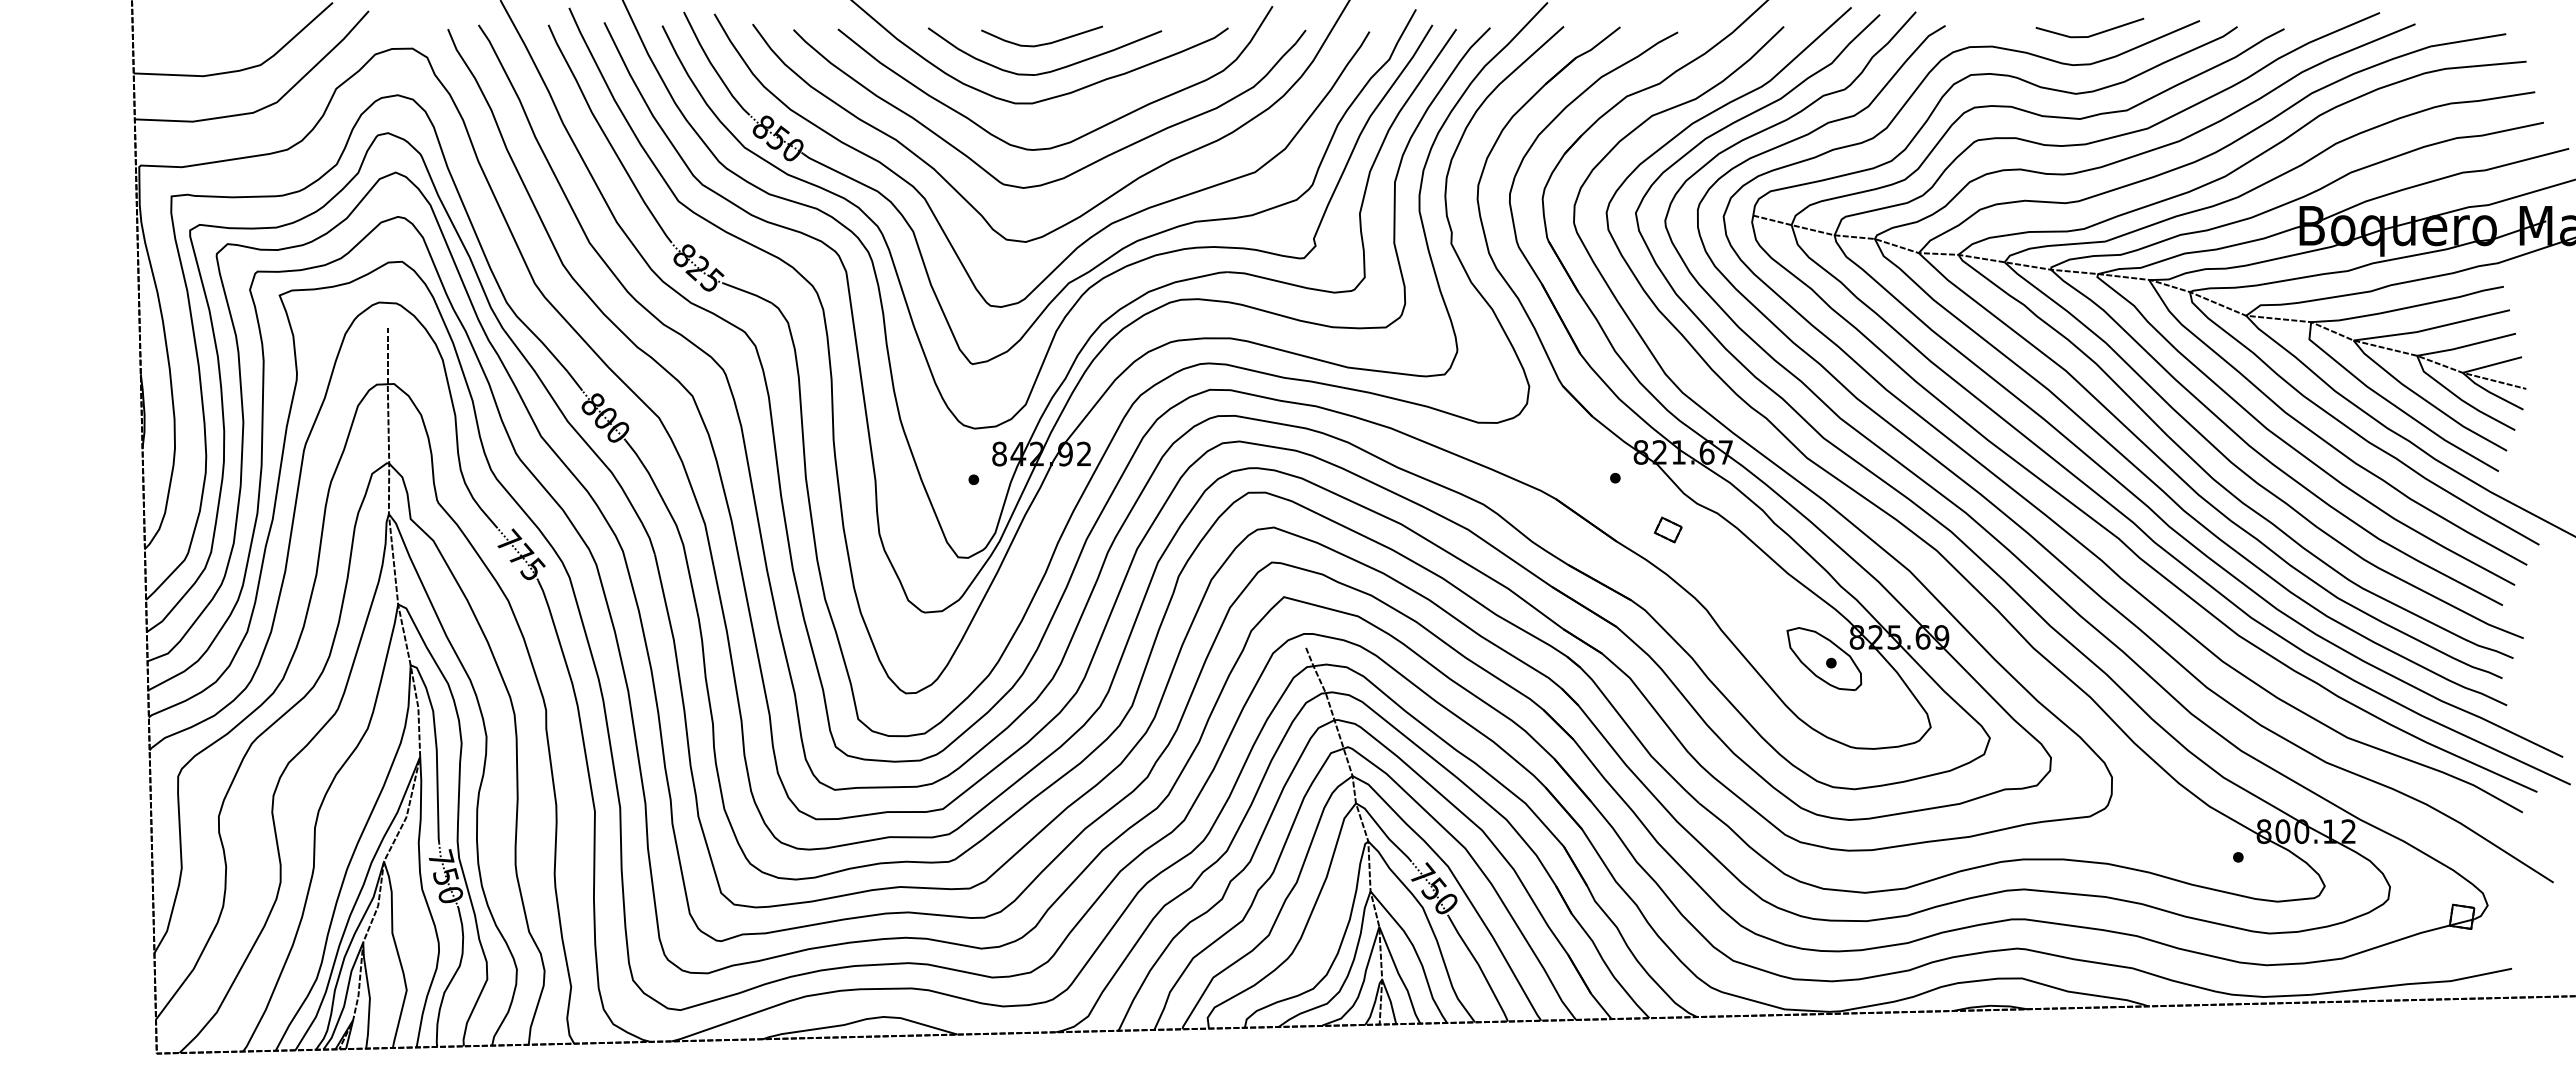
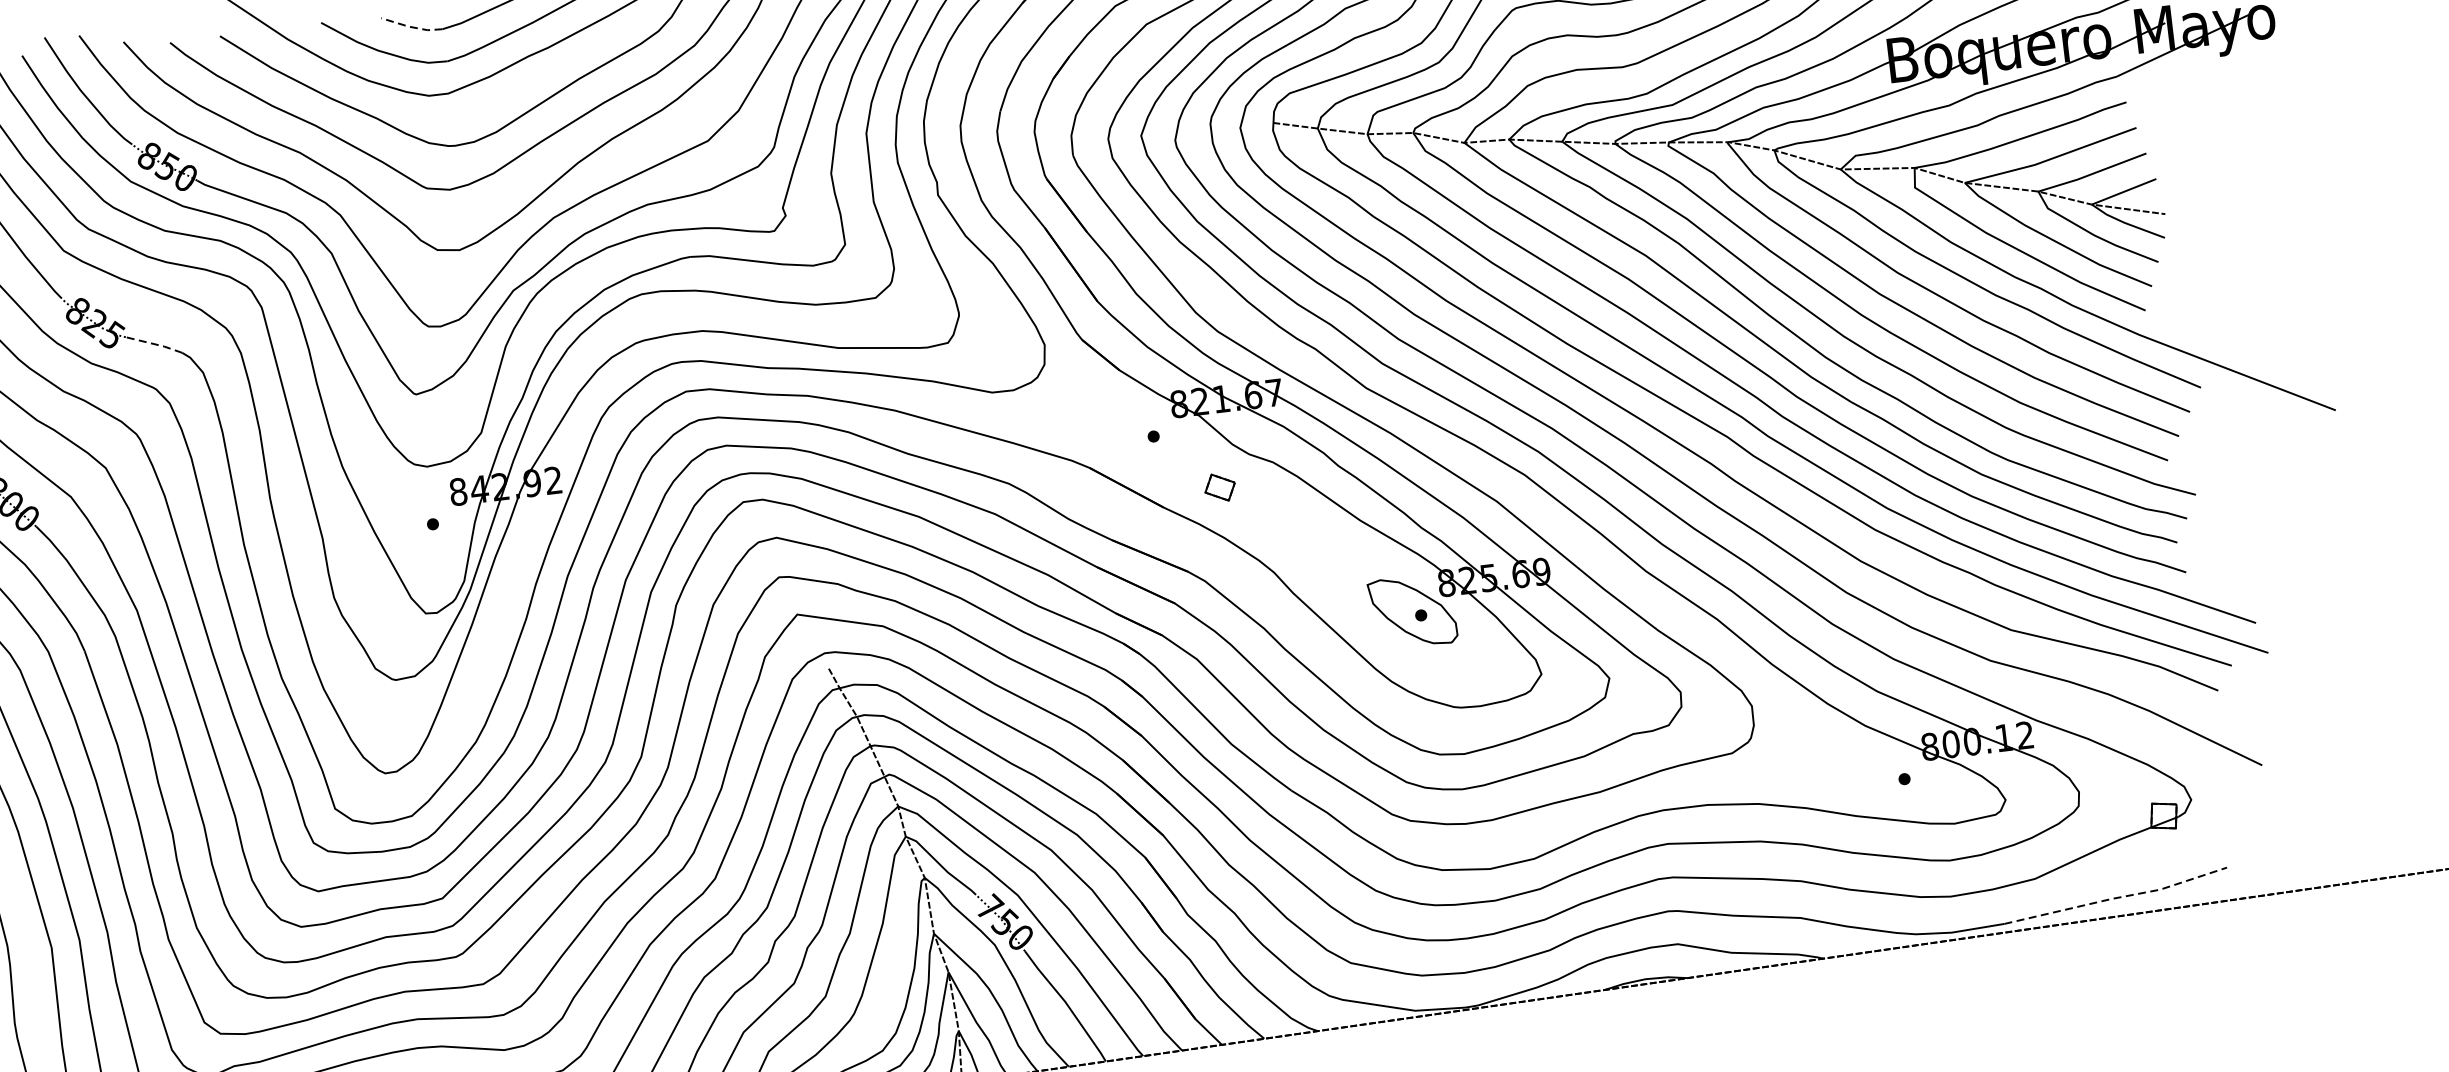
line: (1007, 41) -> (412, 27), solid -> dashed
line: (748, 292) -> (154, 344), solid -> dashed
line: (2412, 983) -> (2117, 897), solid -> dashed

